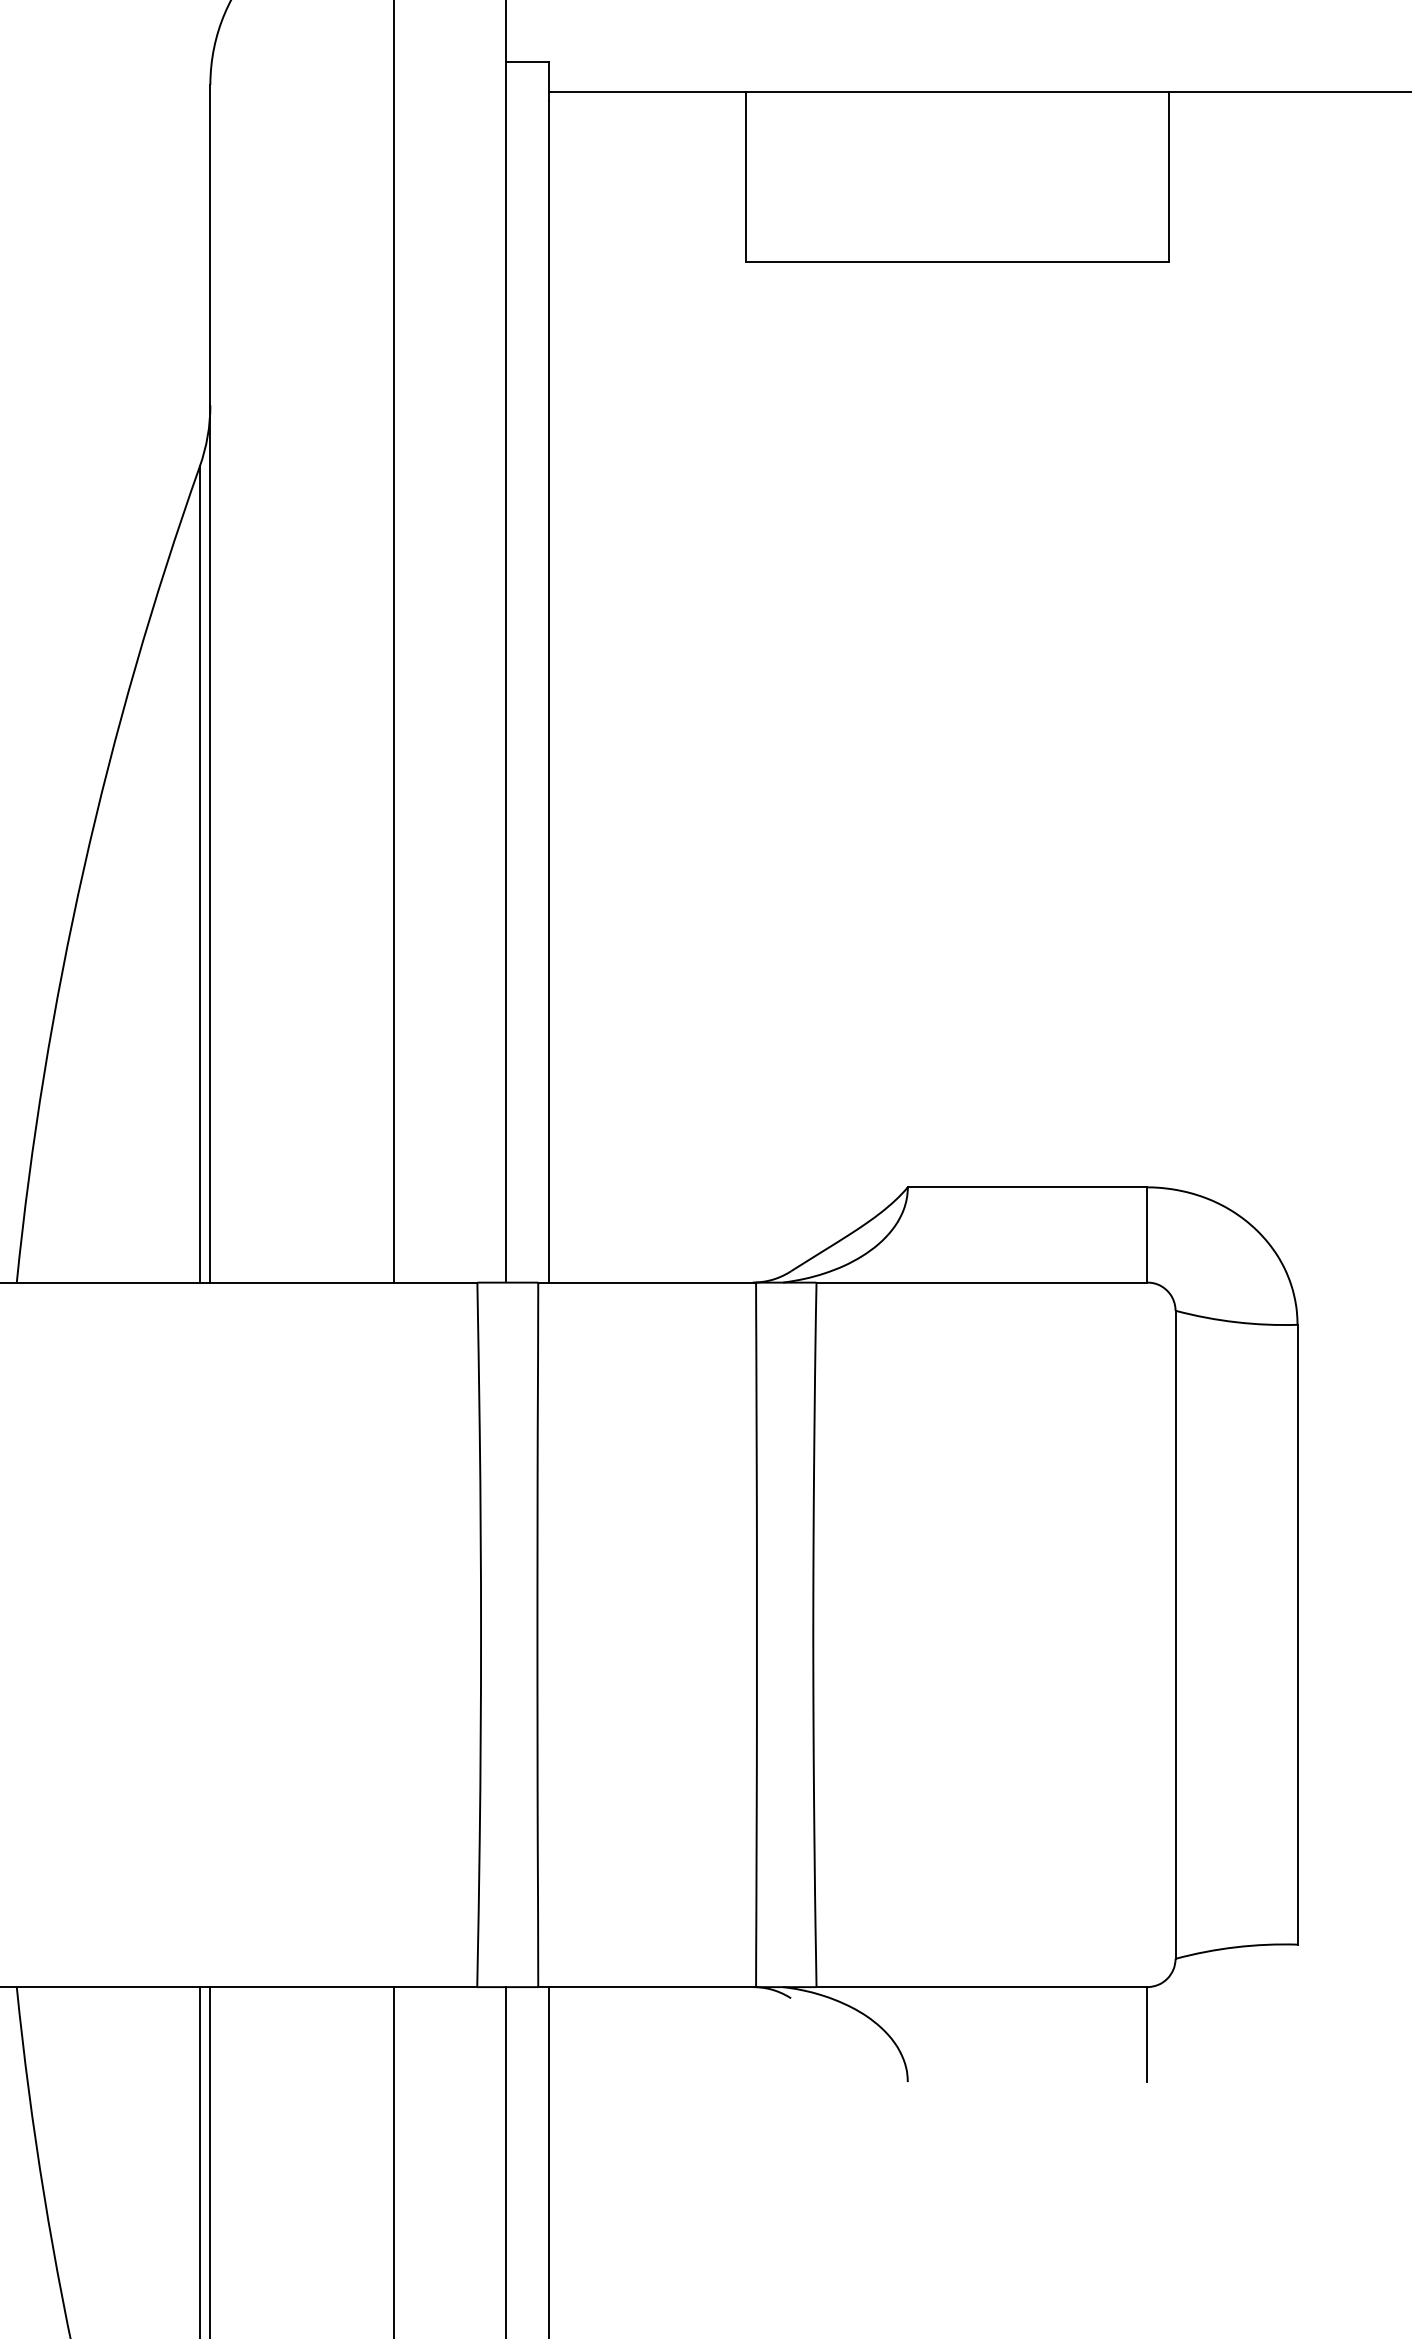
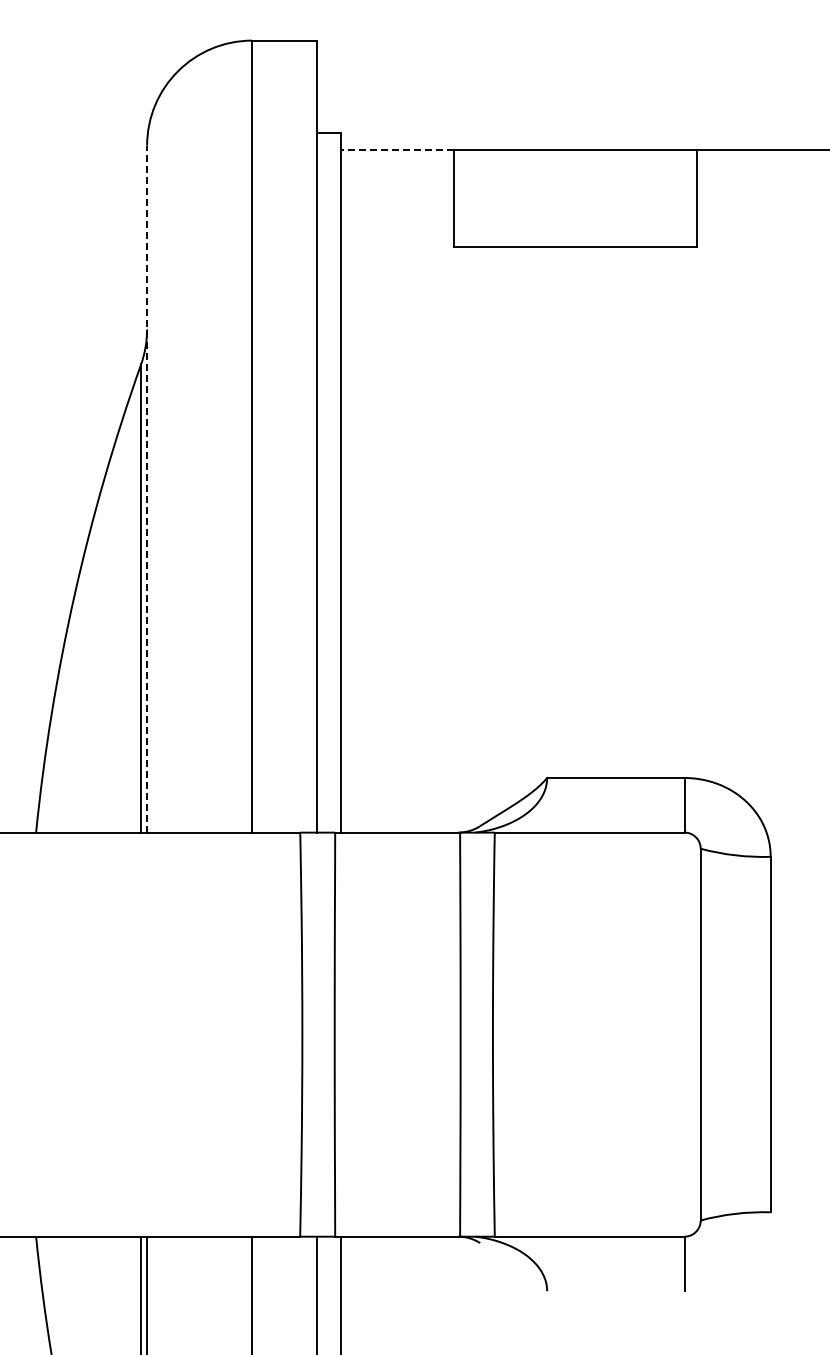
line: (646, 91) -> (397, 149), solid -> dashed
line: (211, 682) -> (147, 488), solid -> dashed

